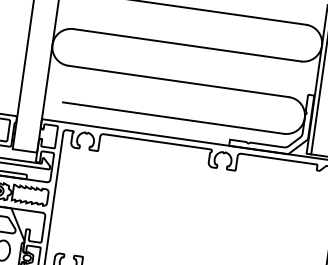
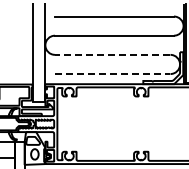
line: (178, 80) -> (112, 54), solid -> dashed
line: (172, 118) -> (112, 74), solid -> dashed

